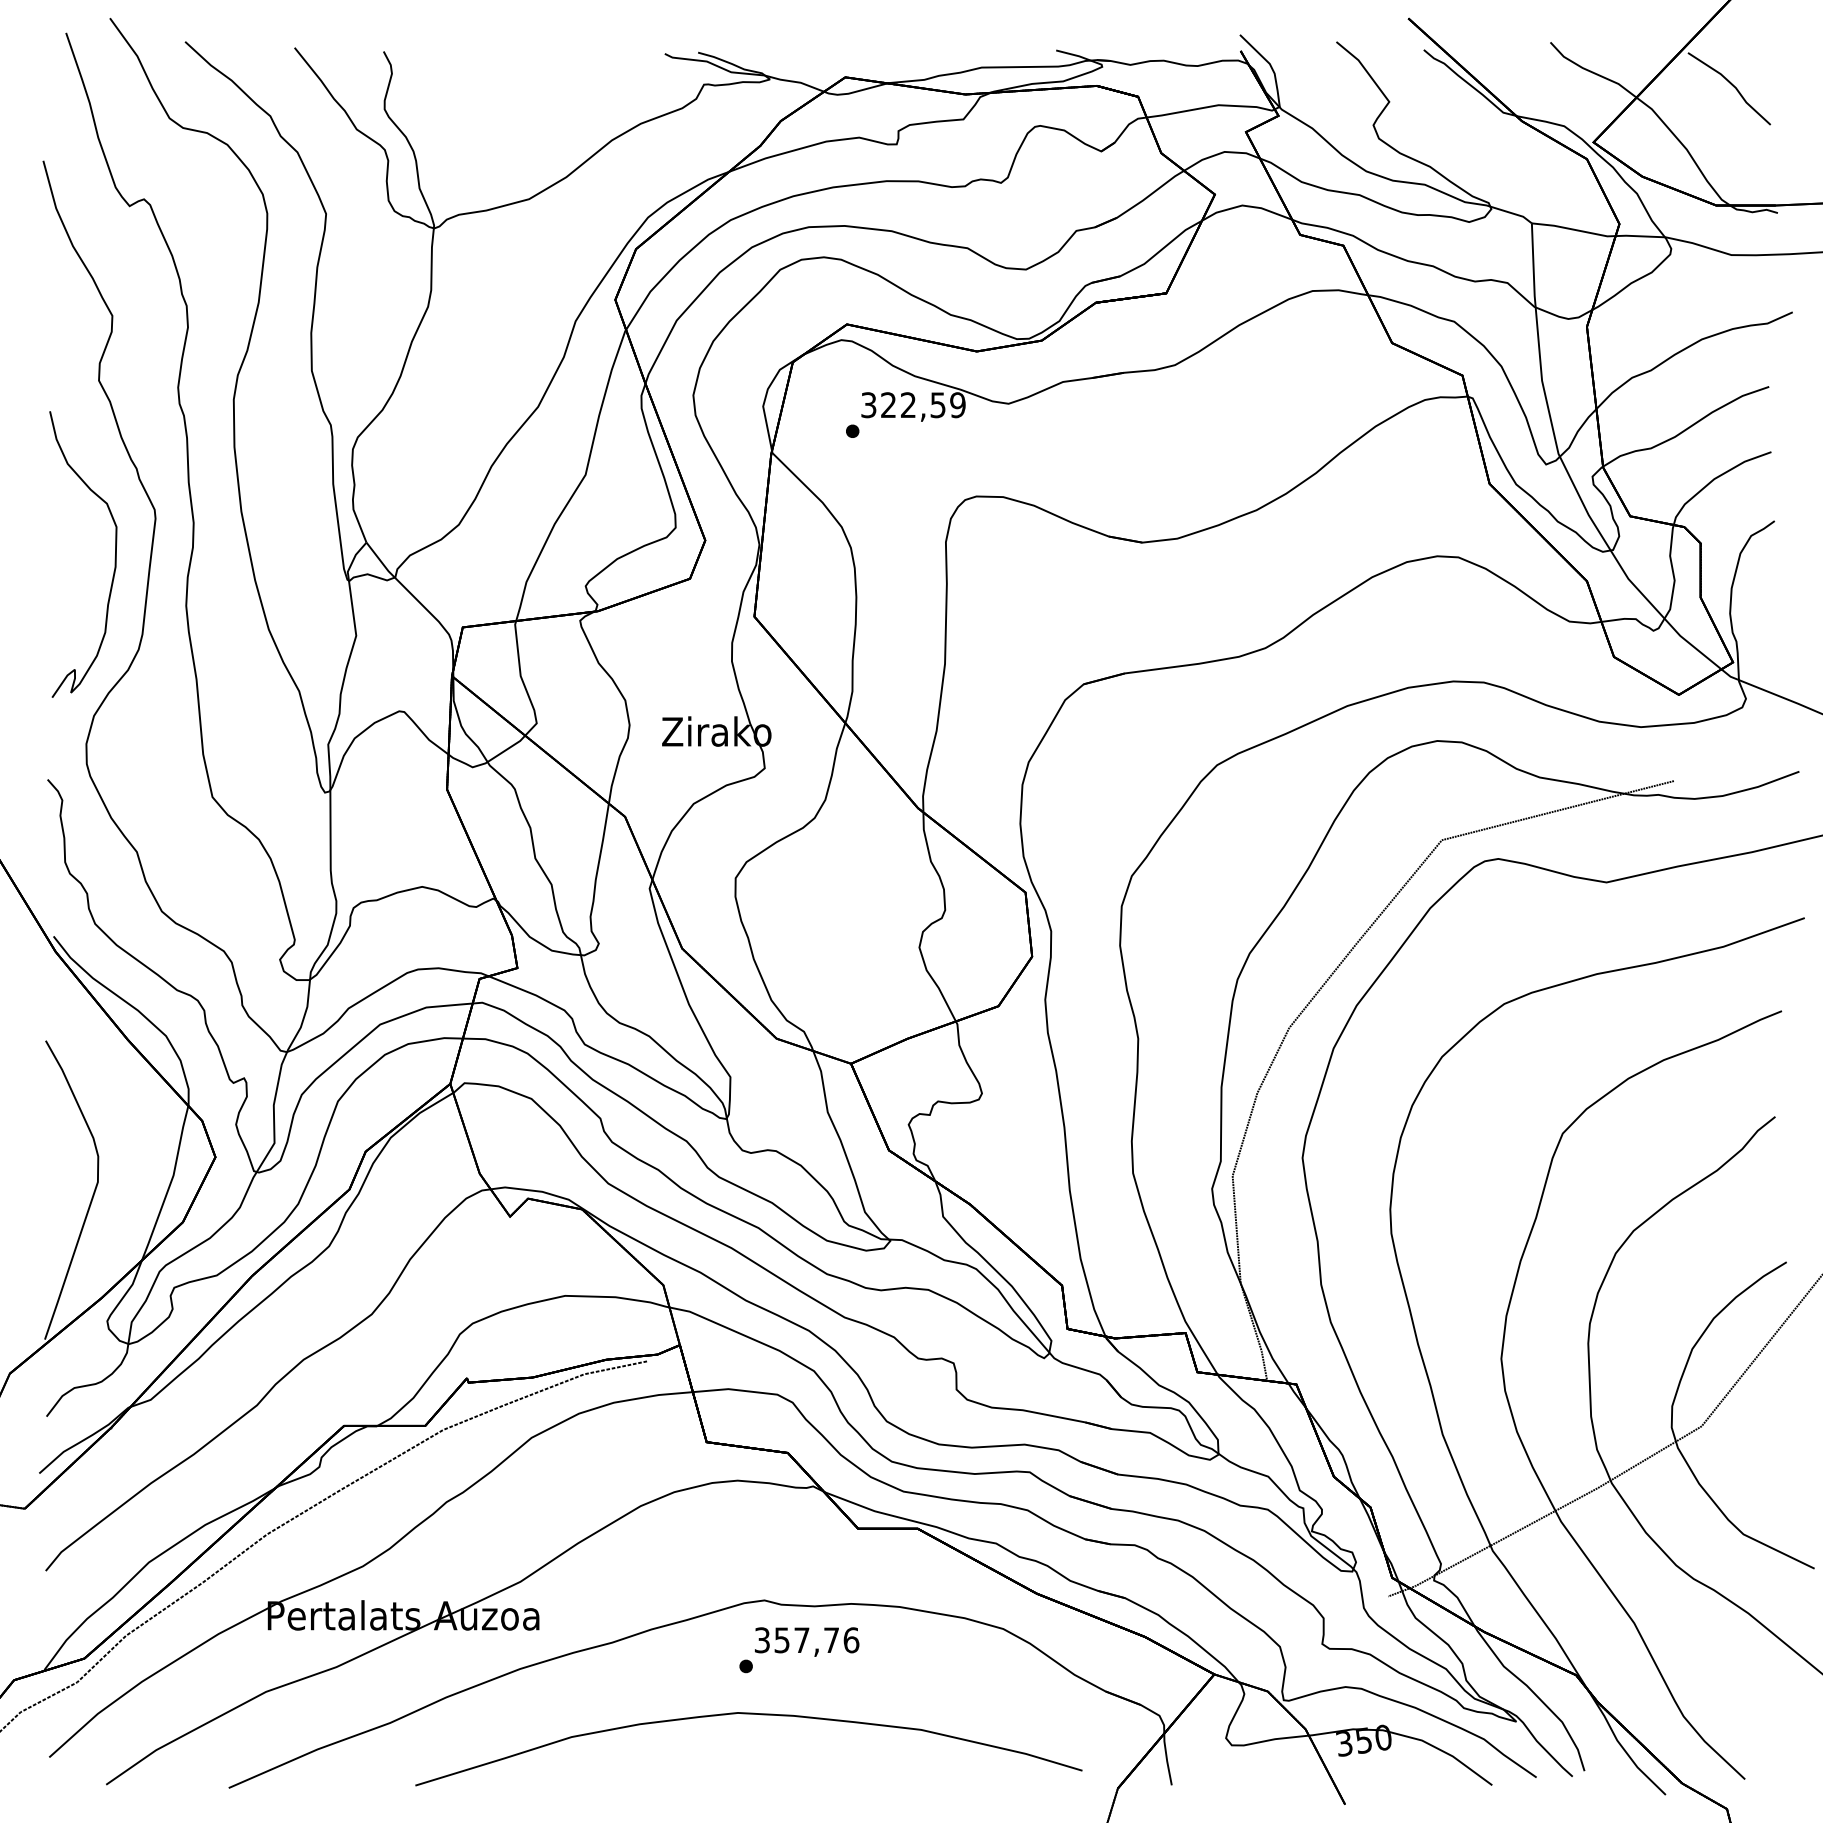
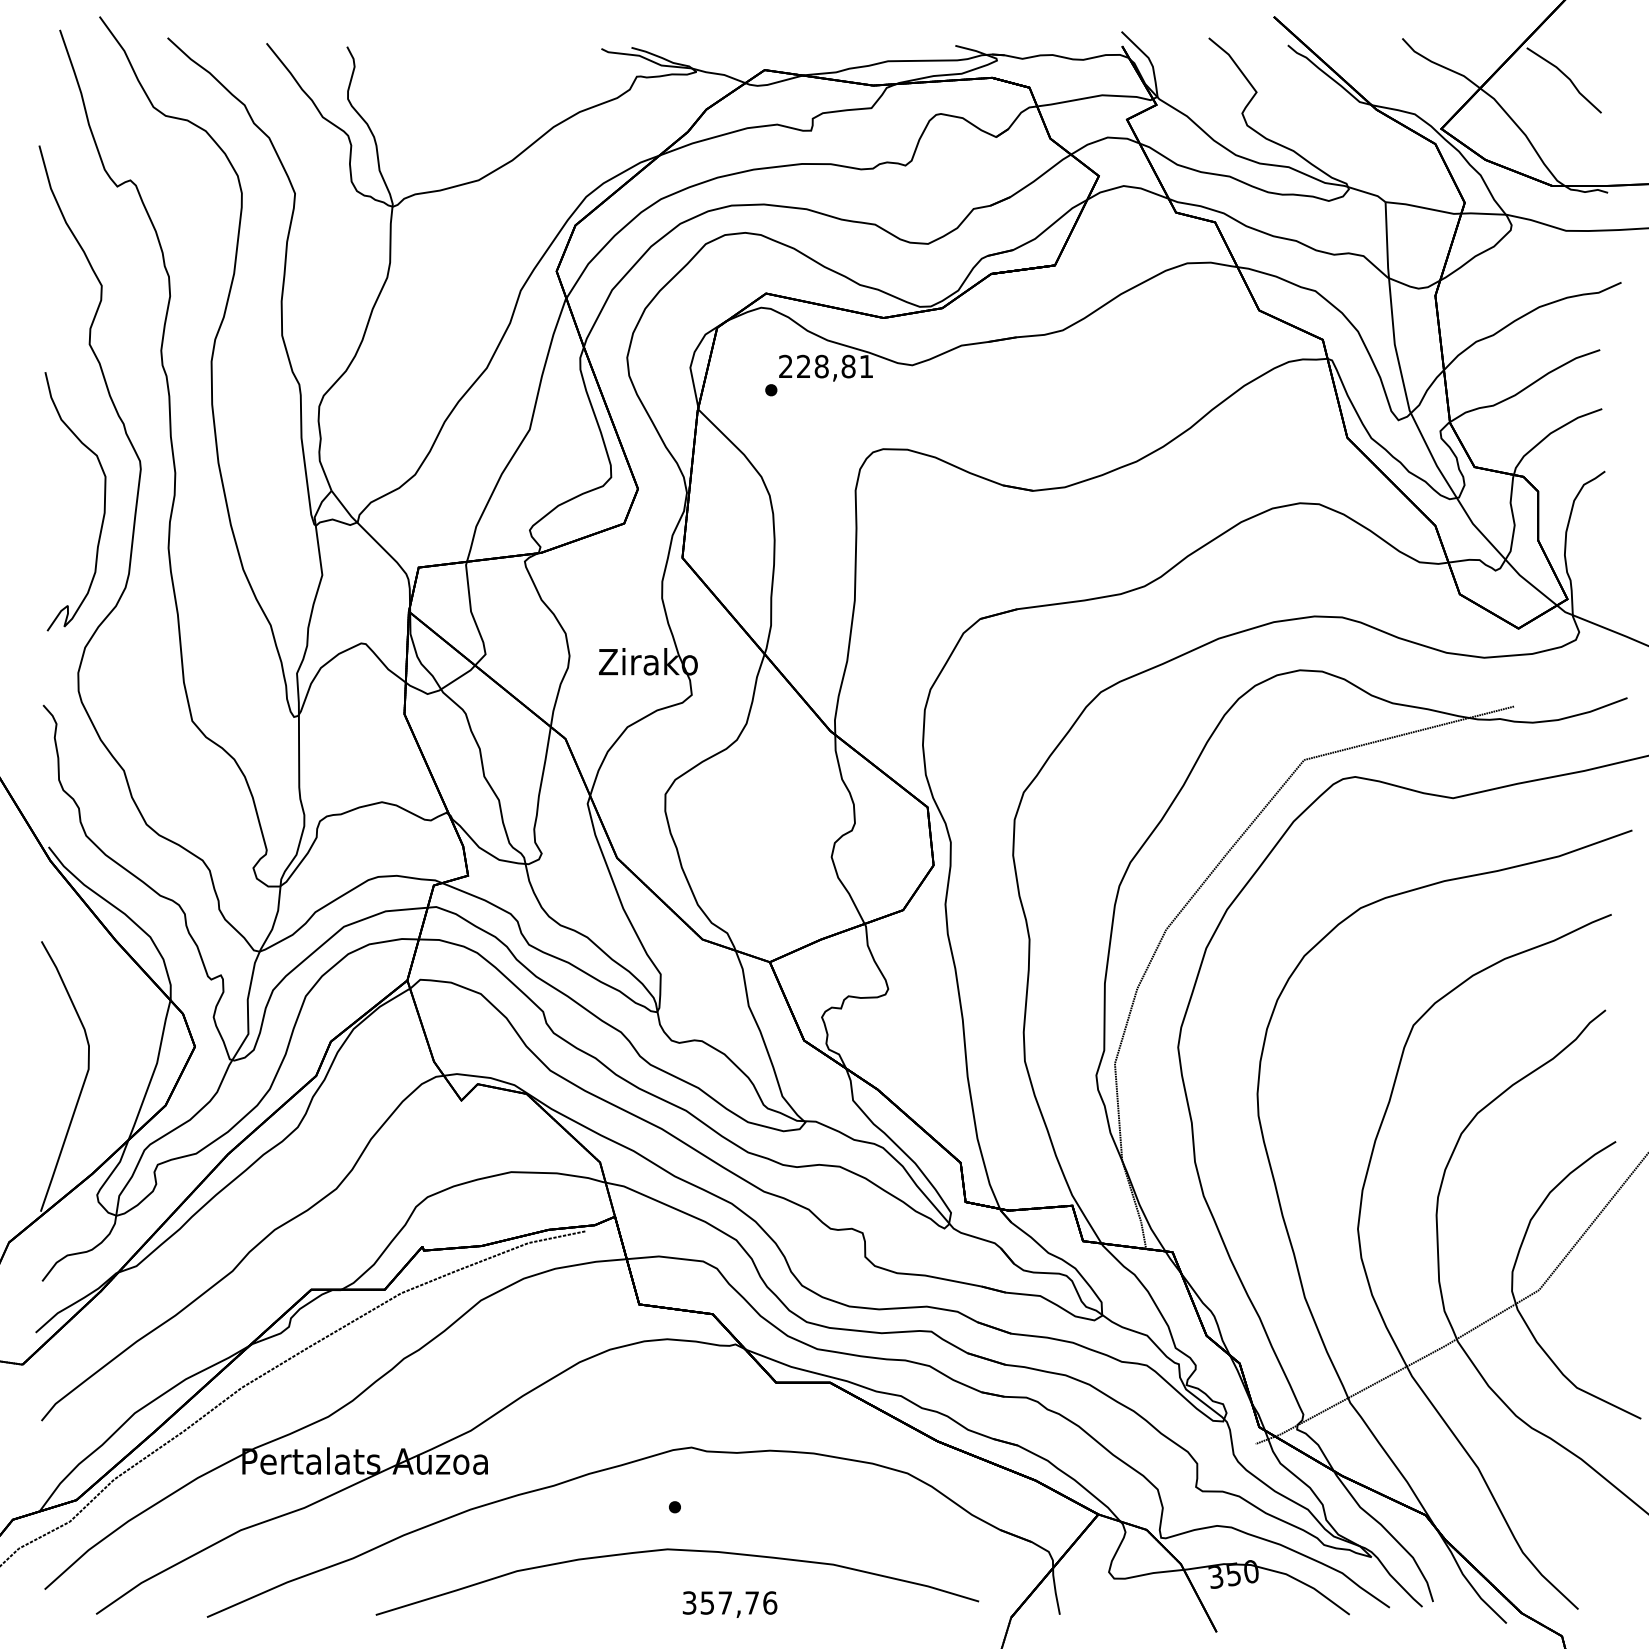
text: (913, 405) -> (826, 366), 322,59 -> 228,81
text: (807, 1641) -> (730, 1604), moved

